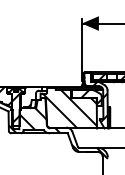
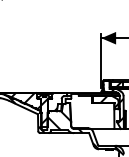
hatch: (69, 108) -> (90, 111), removed

